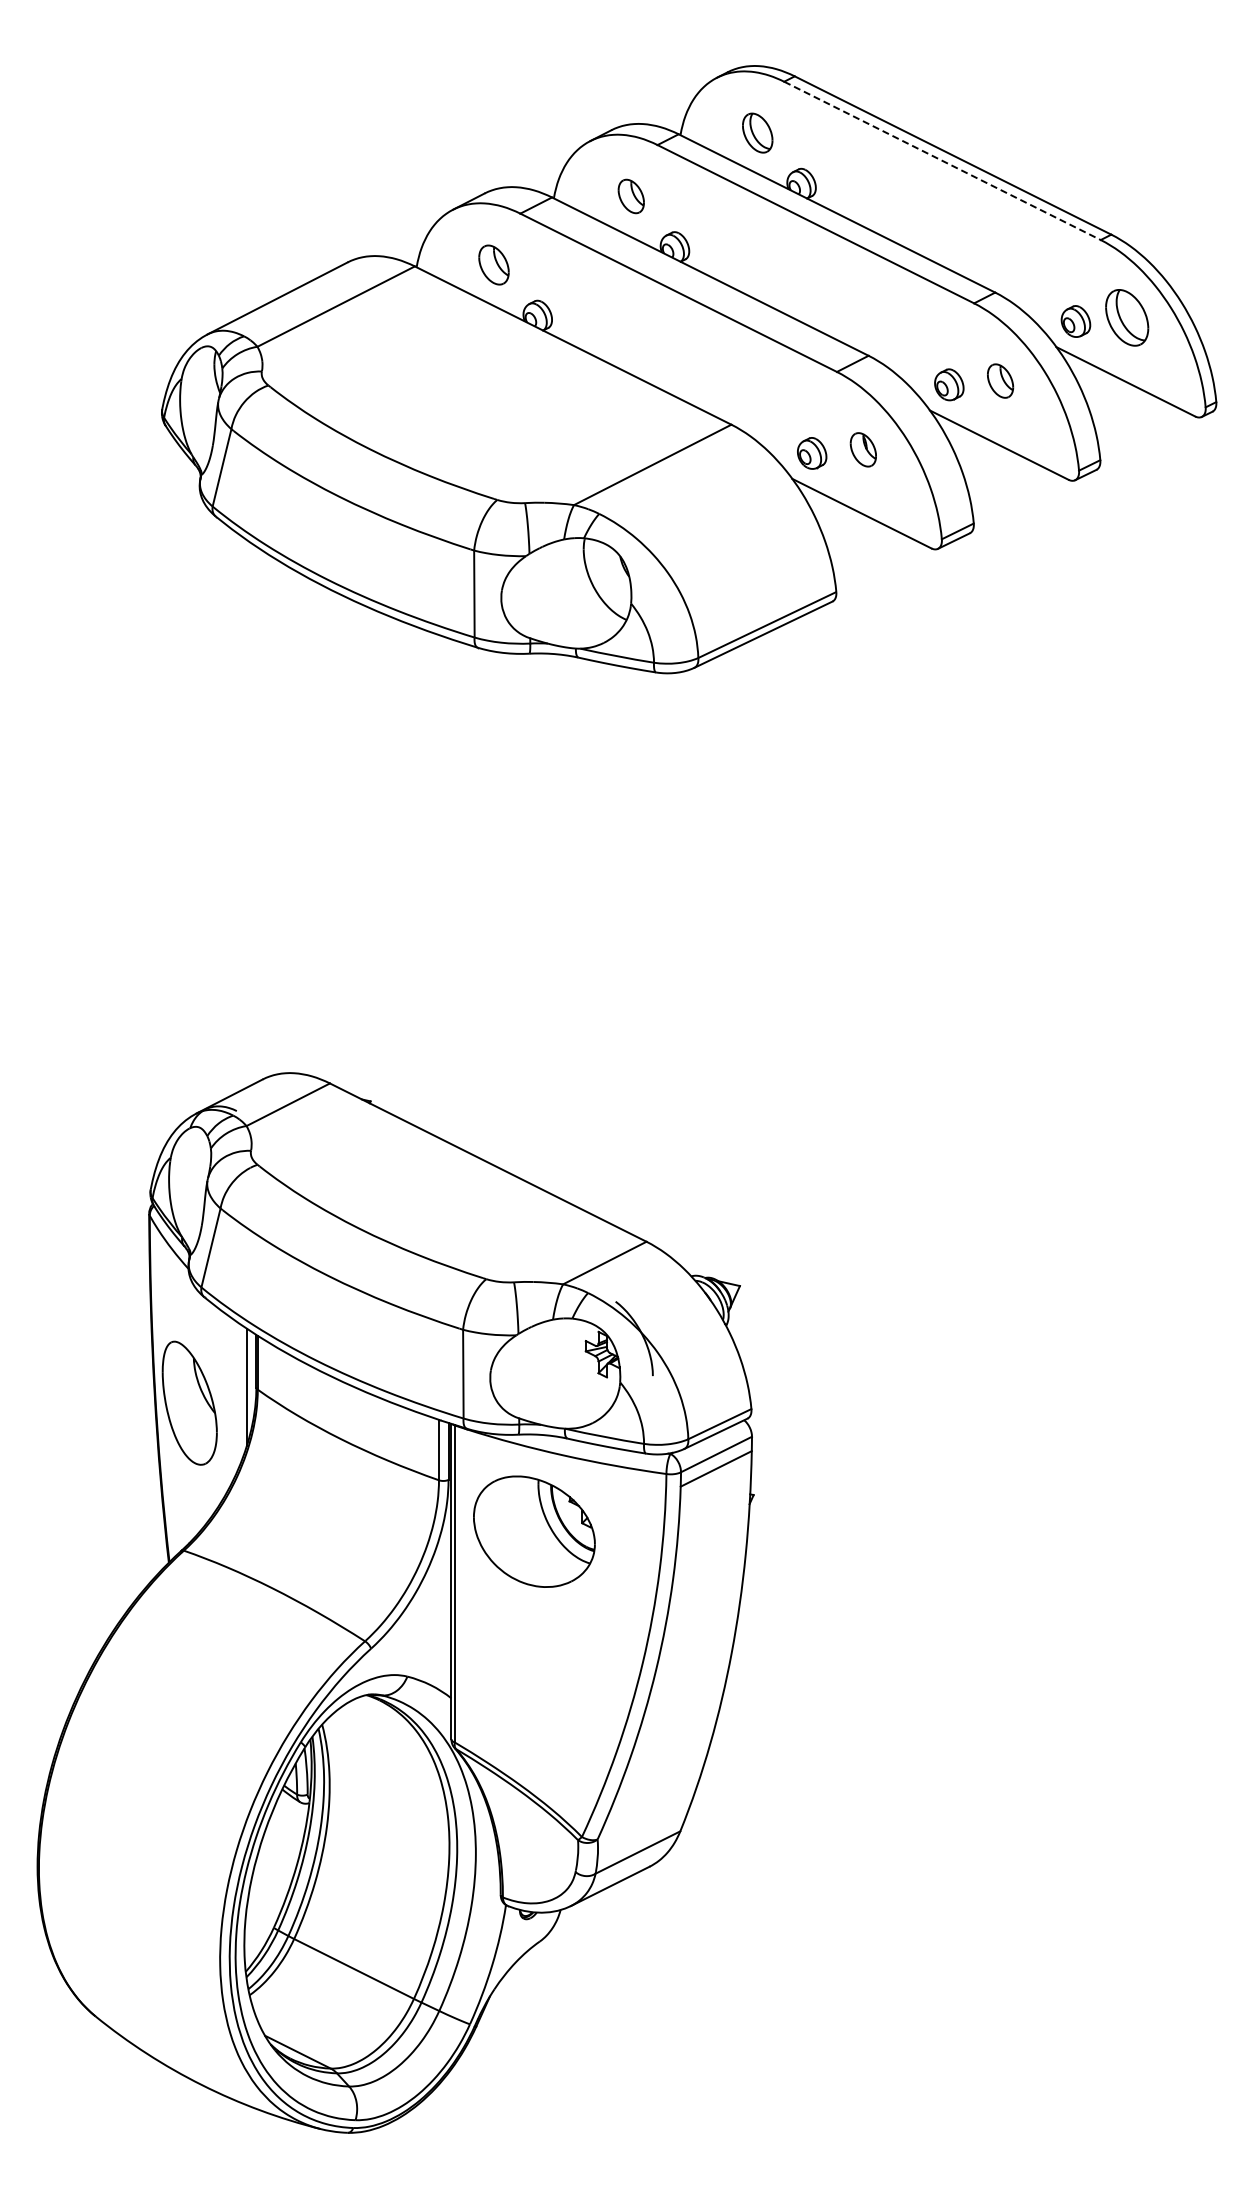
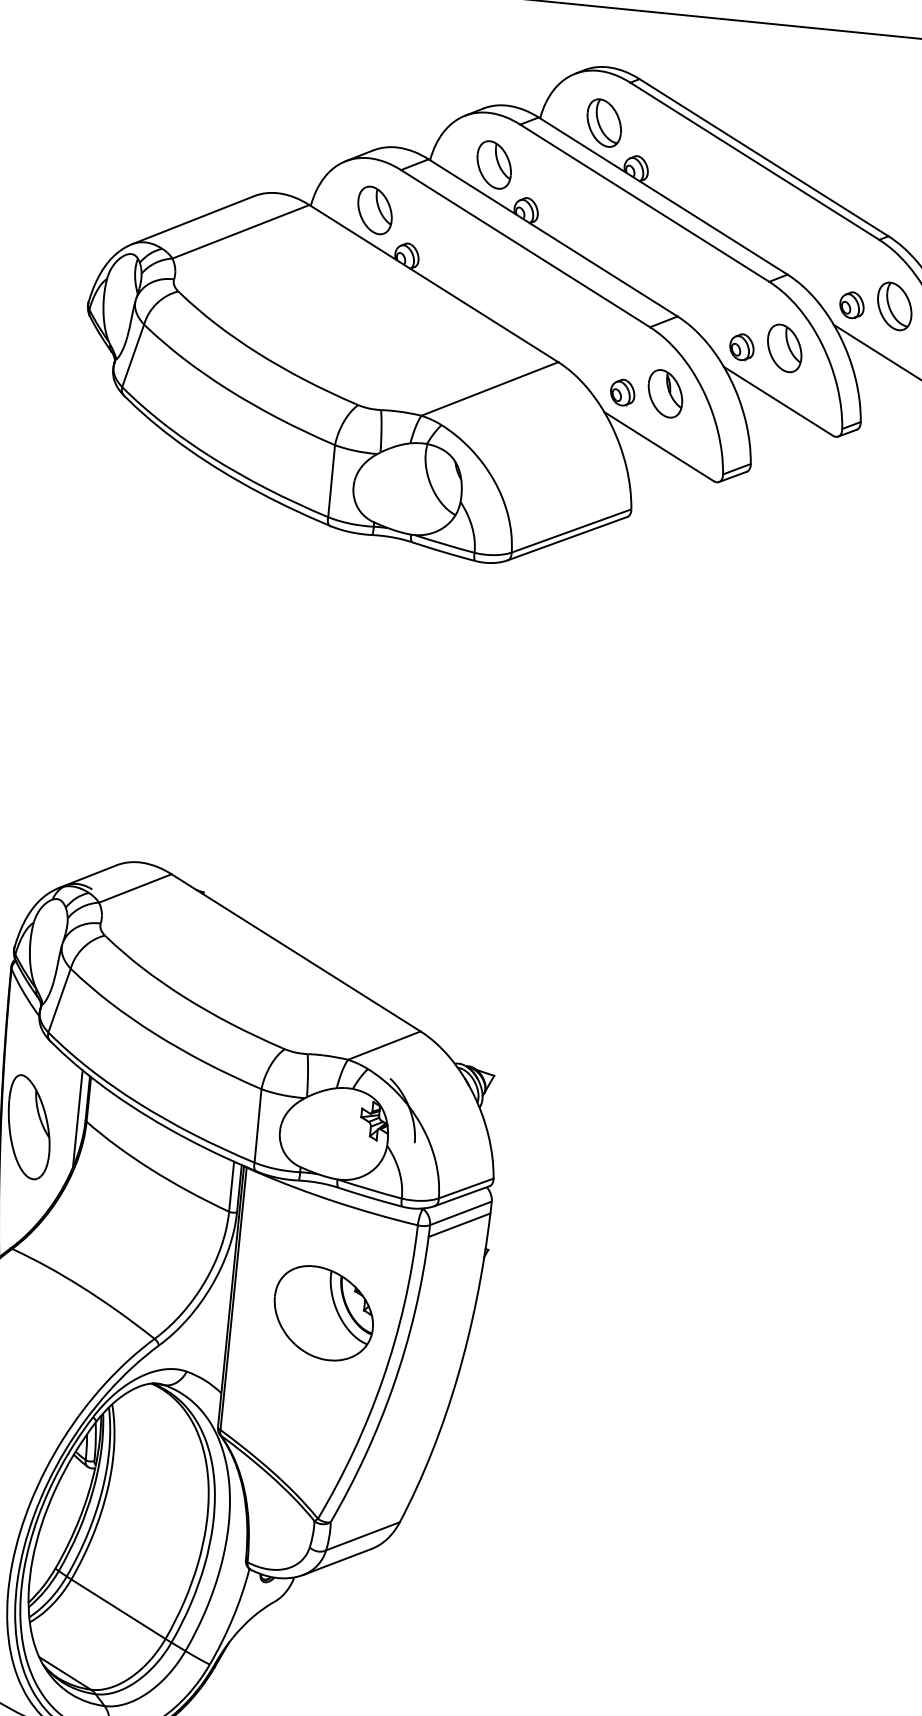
part: (757, 132) -> (604, 122), size x1.43
line: (942, 160) -> (754, 160), dashed -> solid
part: (631, 196) -> (494, 165), size x1.67
part: (493, 264) -> (374, 209), size x1.43
part: (1000, 380) -> (784, 347), size x1.67
part: (863, 449) -> (665, 393), size x1.67
part: (534, 1531) -> (323, 1313), moved

